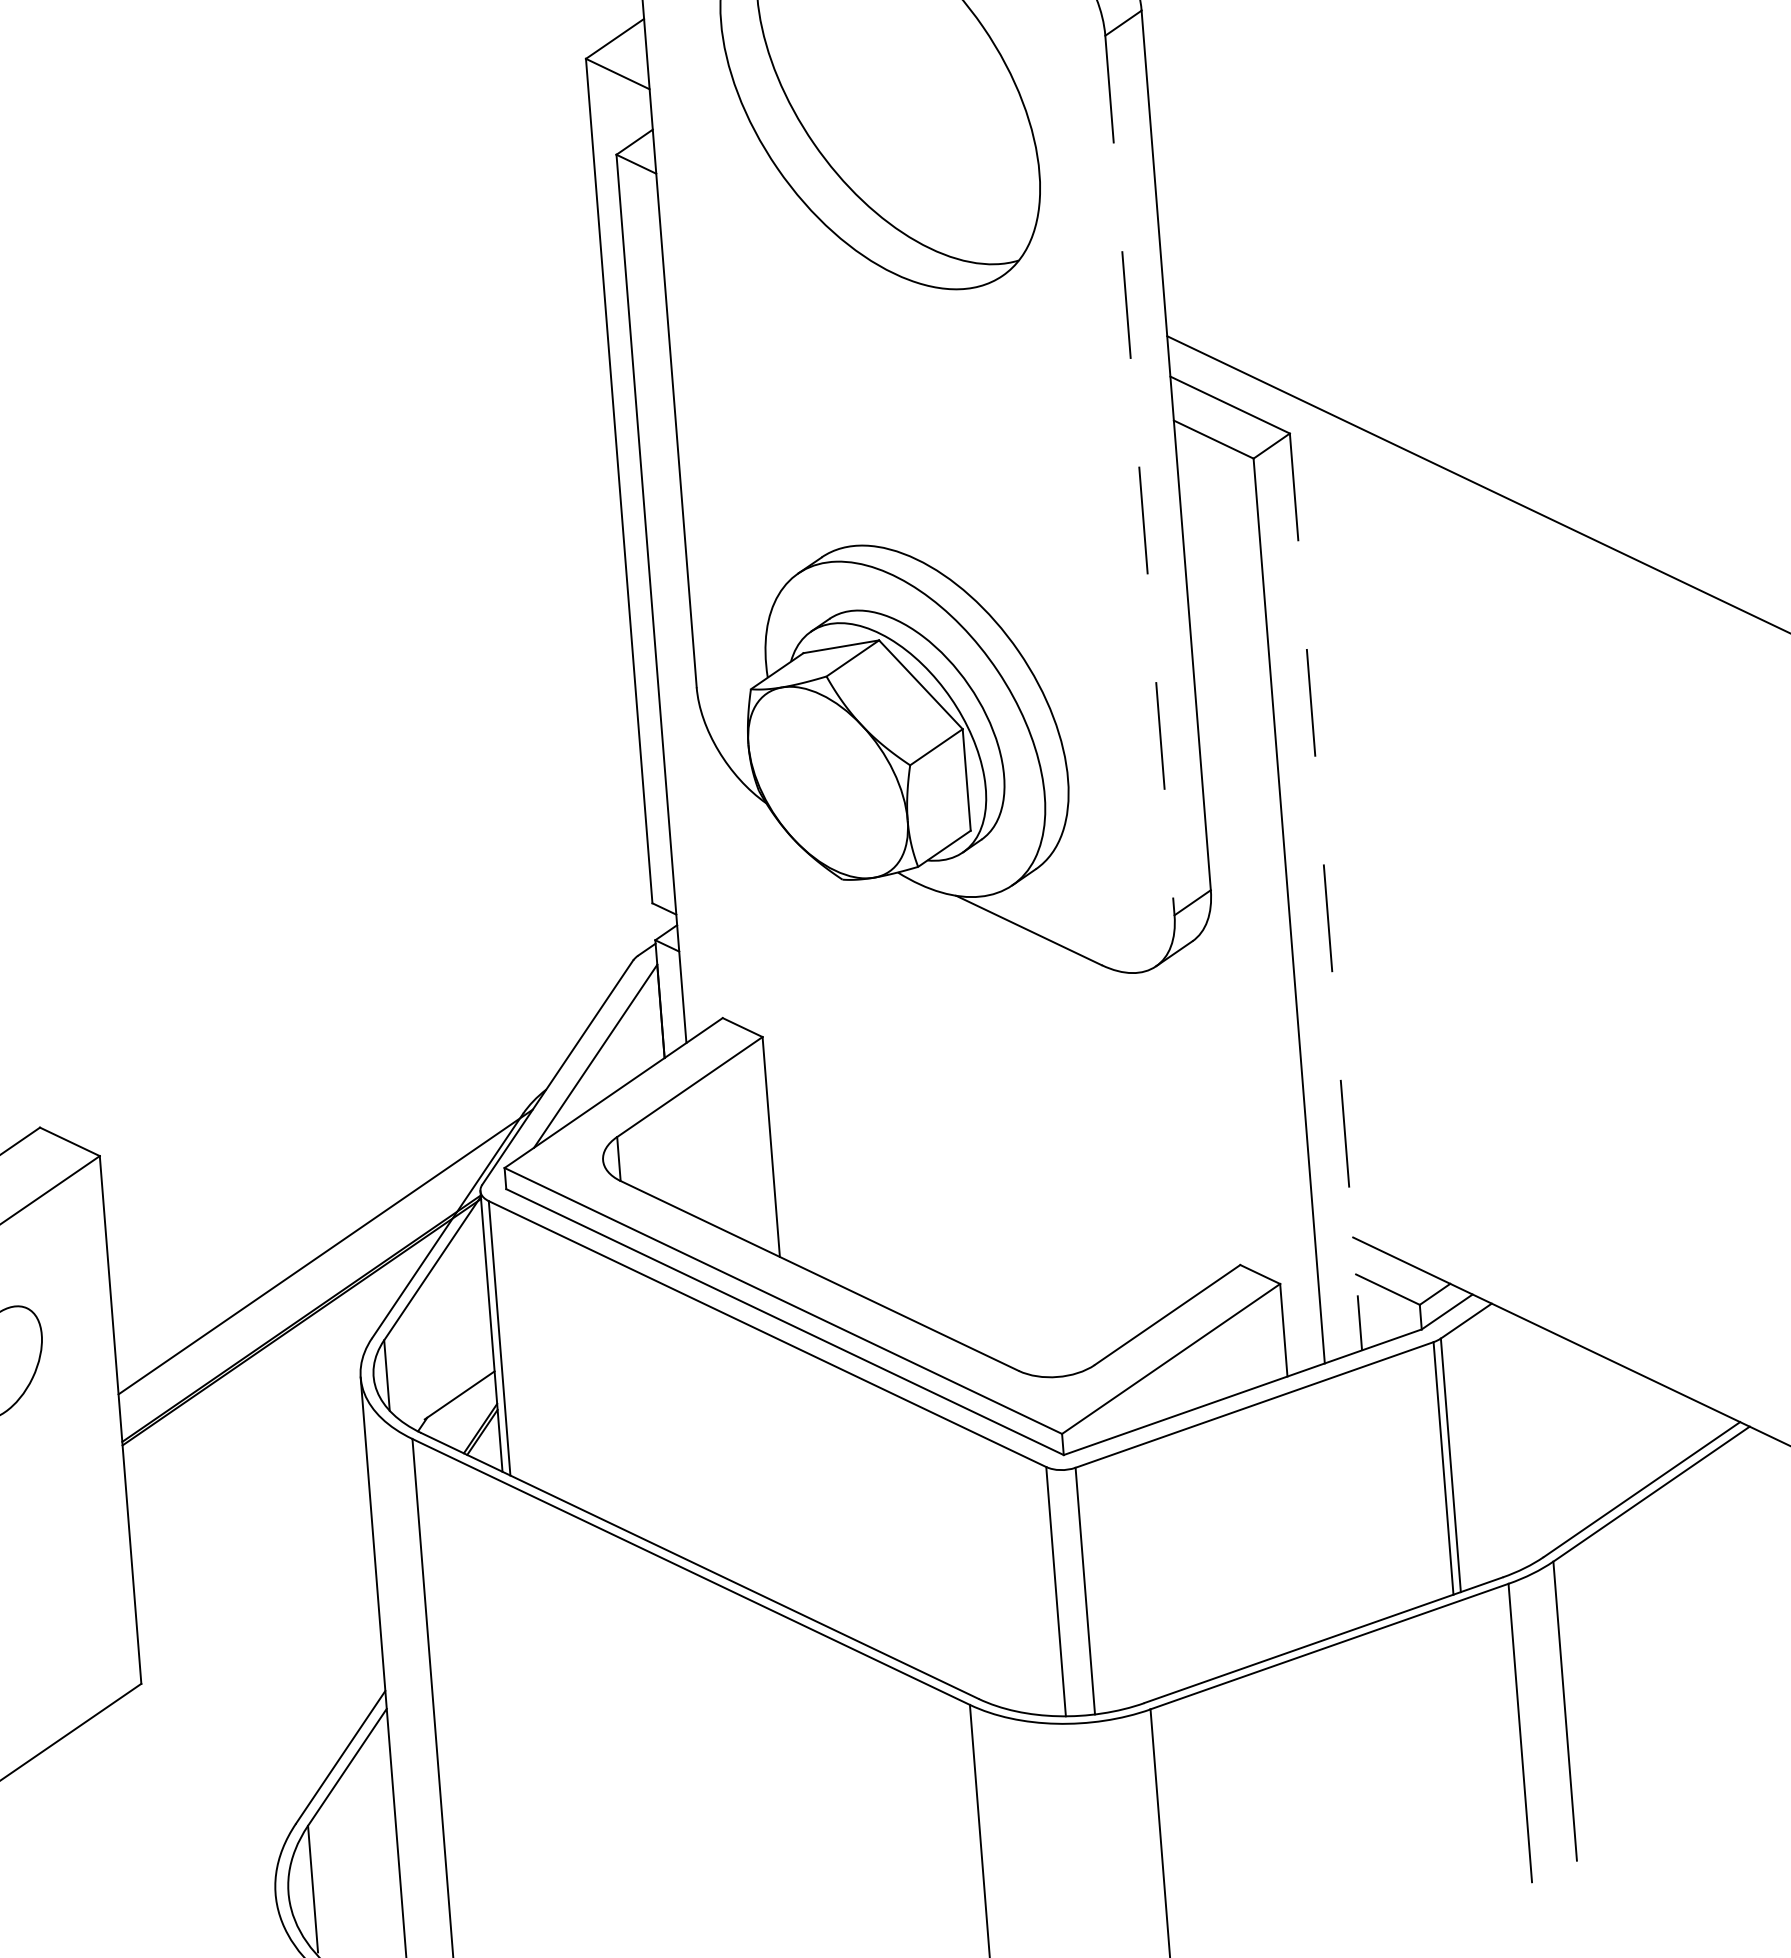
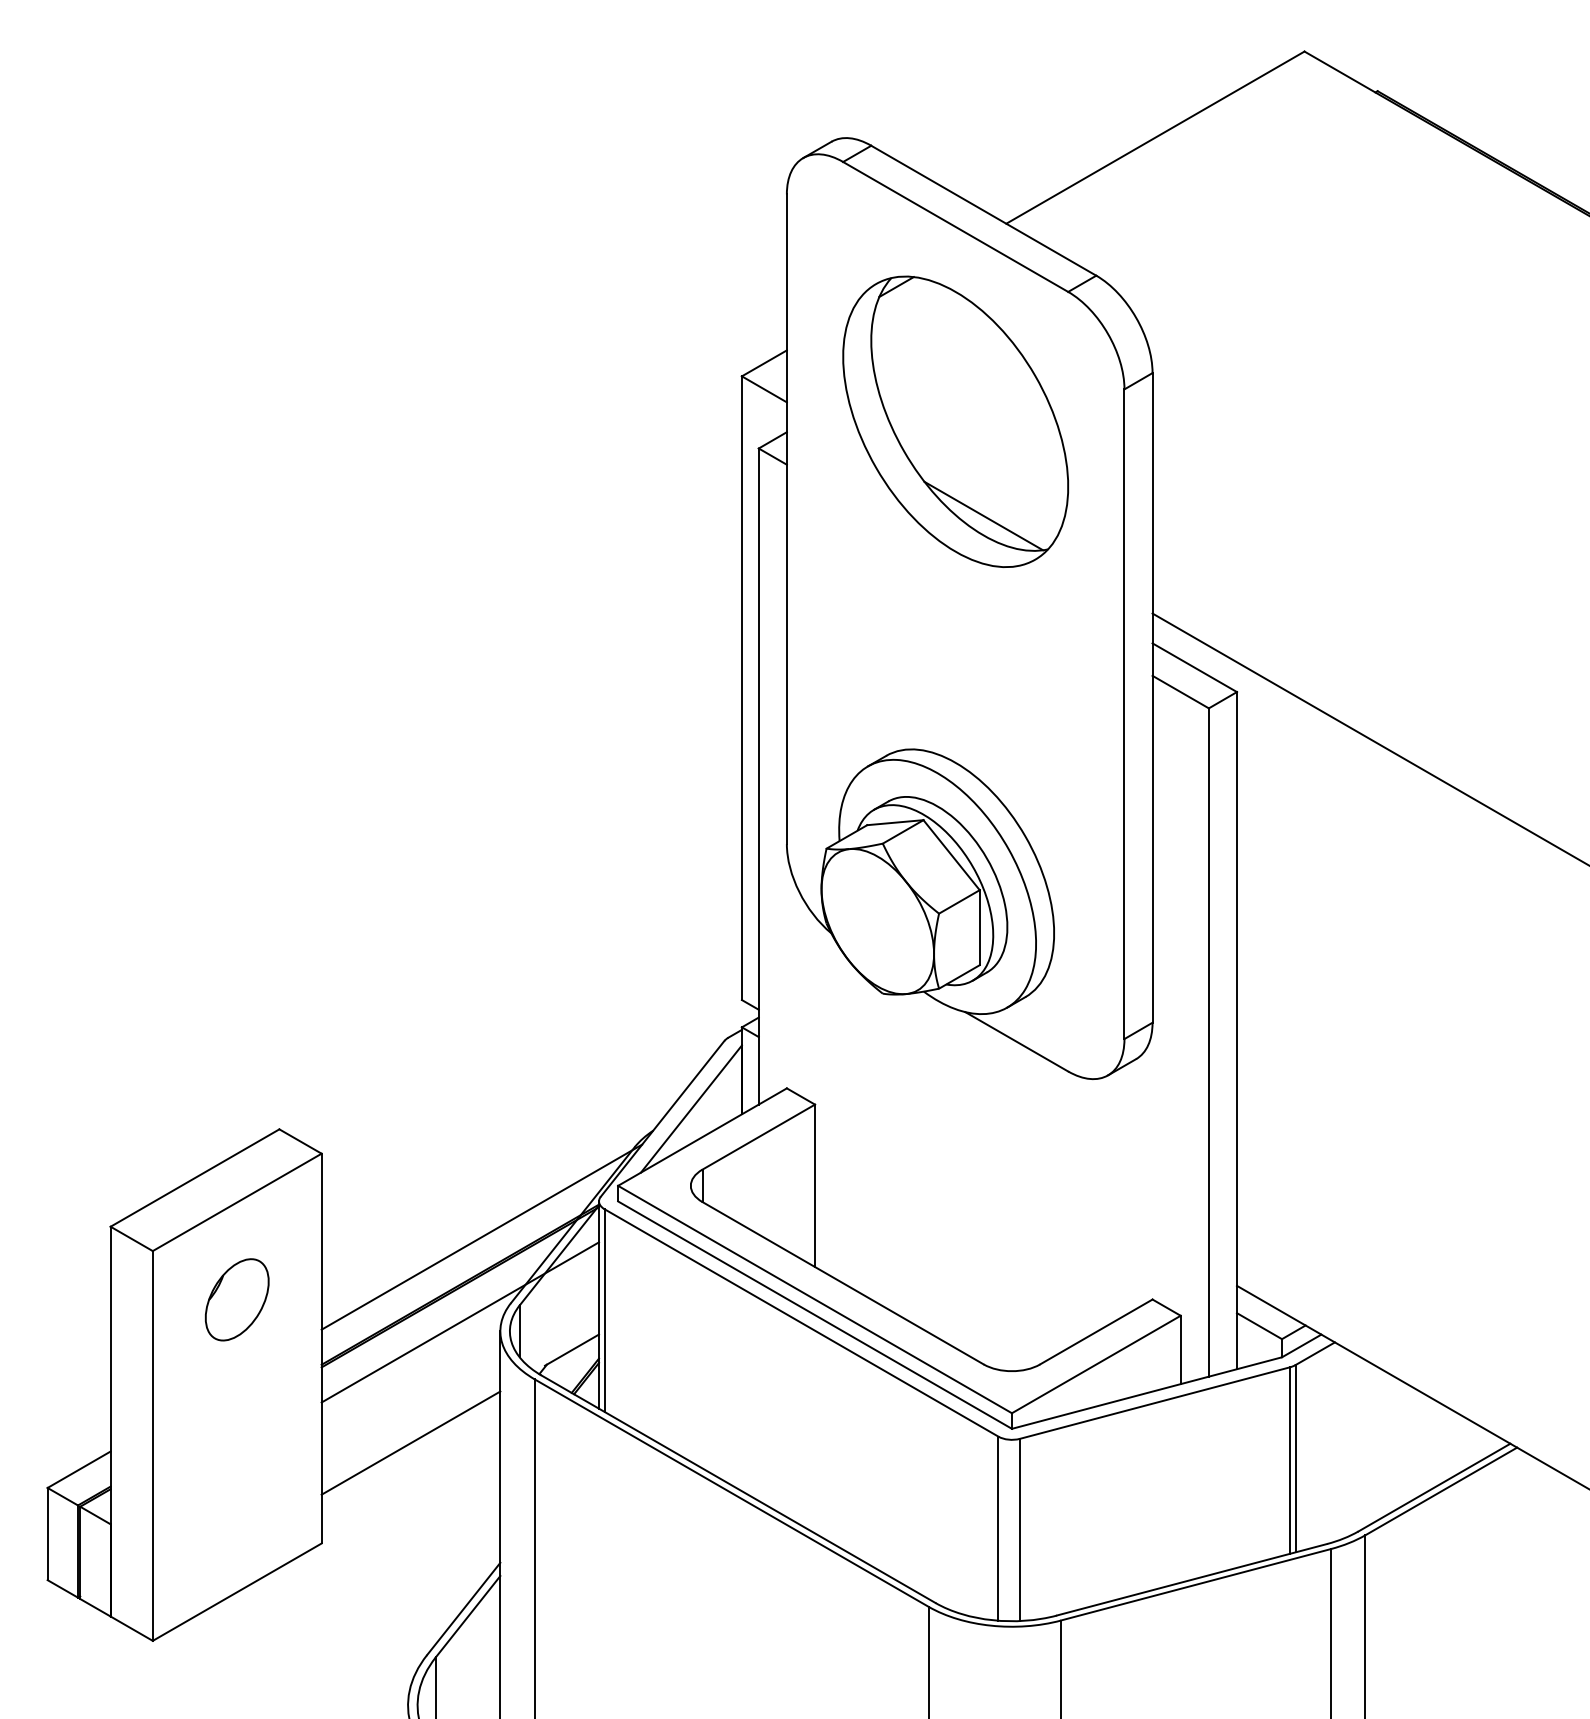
line: (927, 221) -> (983, 515), added
line: (1139, 475) -> (1124, 714), dashed -> solid
line: (1325, 891) -> (1236, 1030), dashed -> solid
line: (305, 1369) -> (460, 1322), added
line: (250, 1537) -> (410, 1442), added

